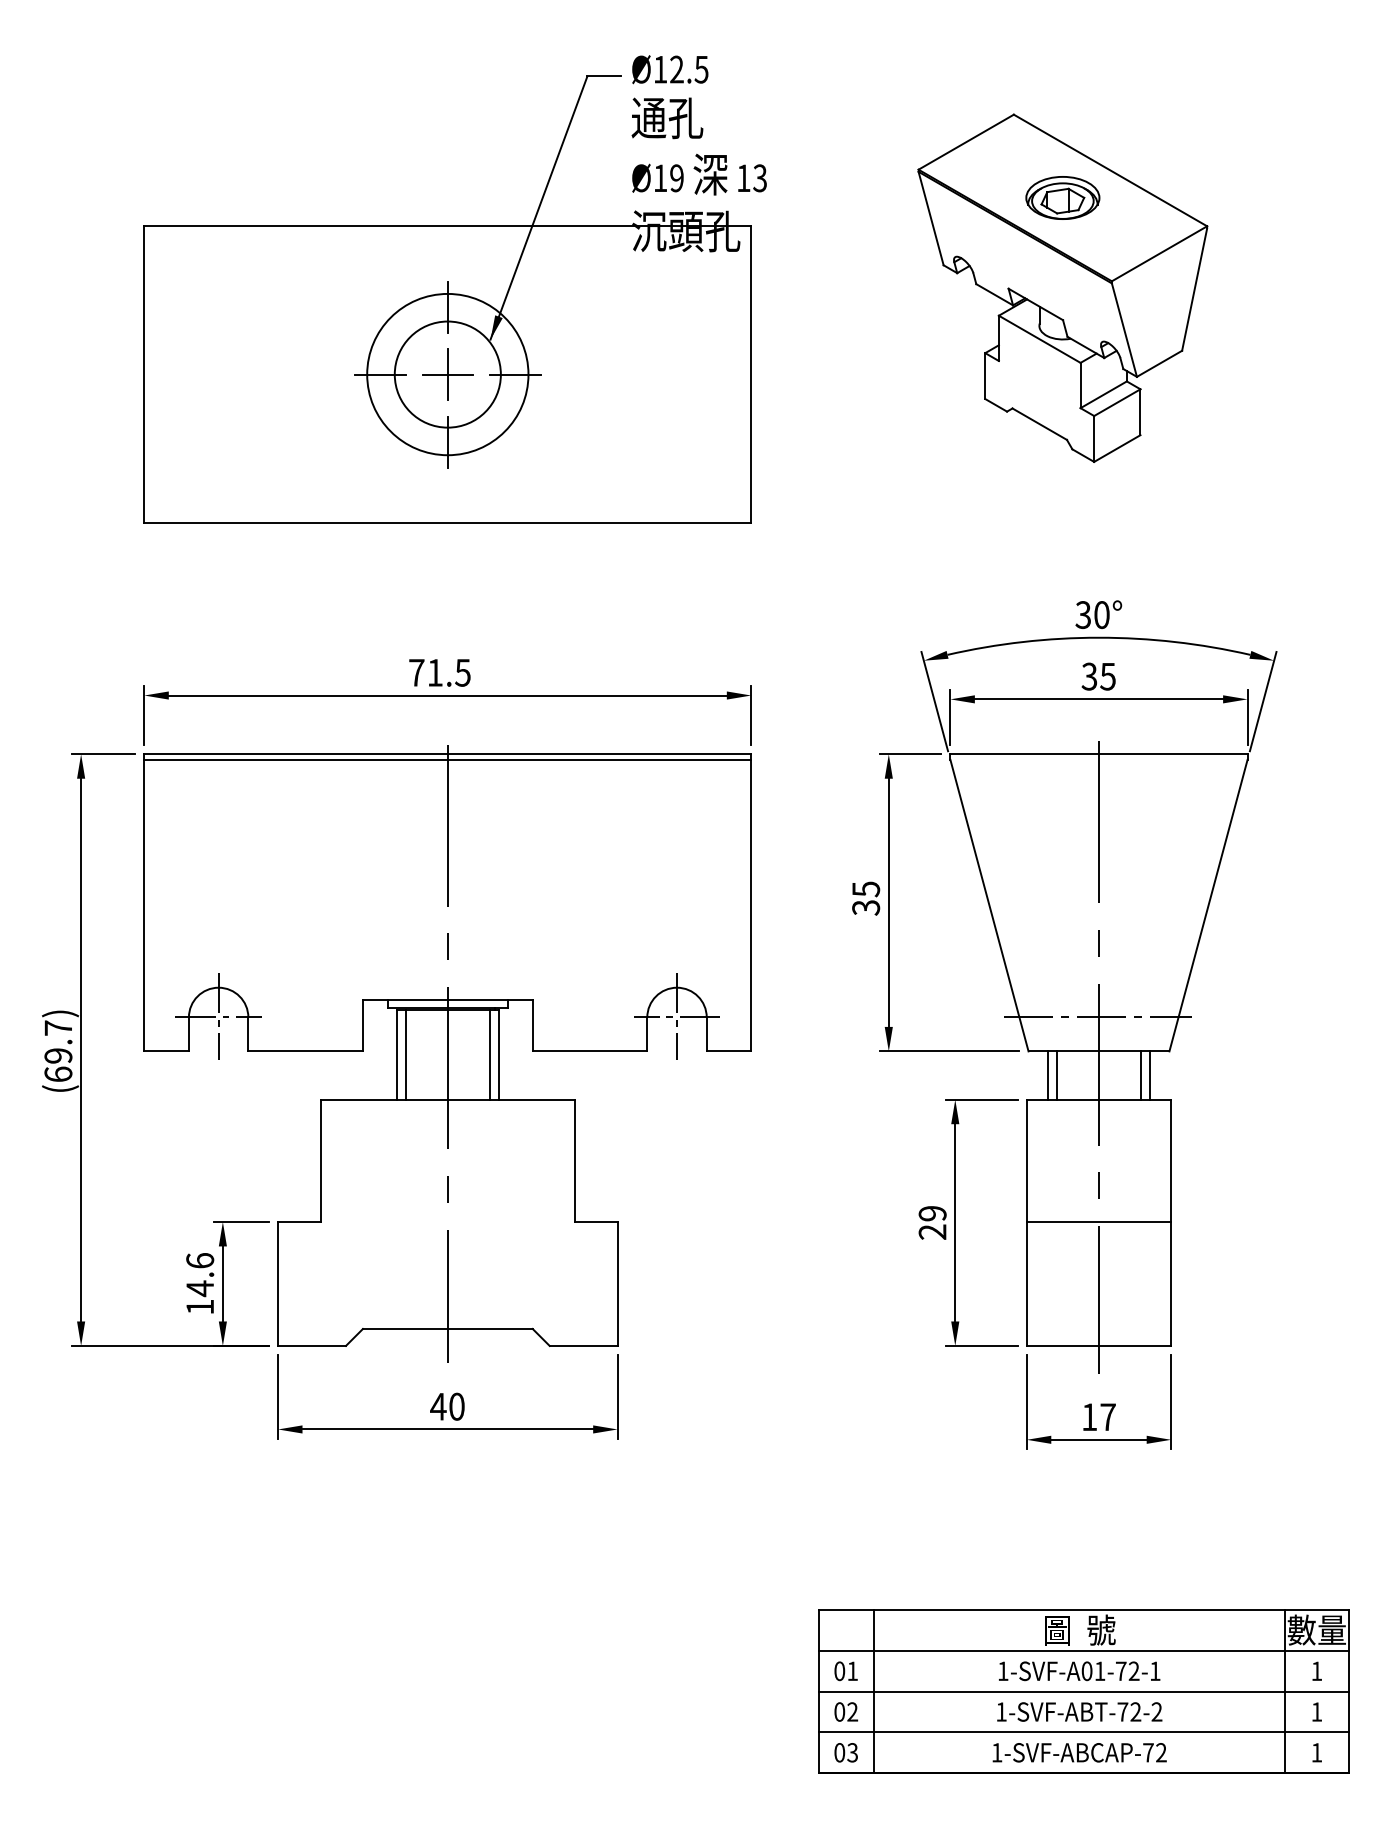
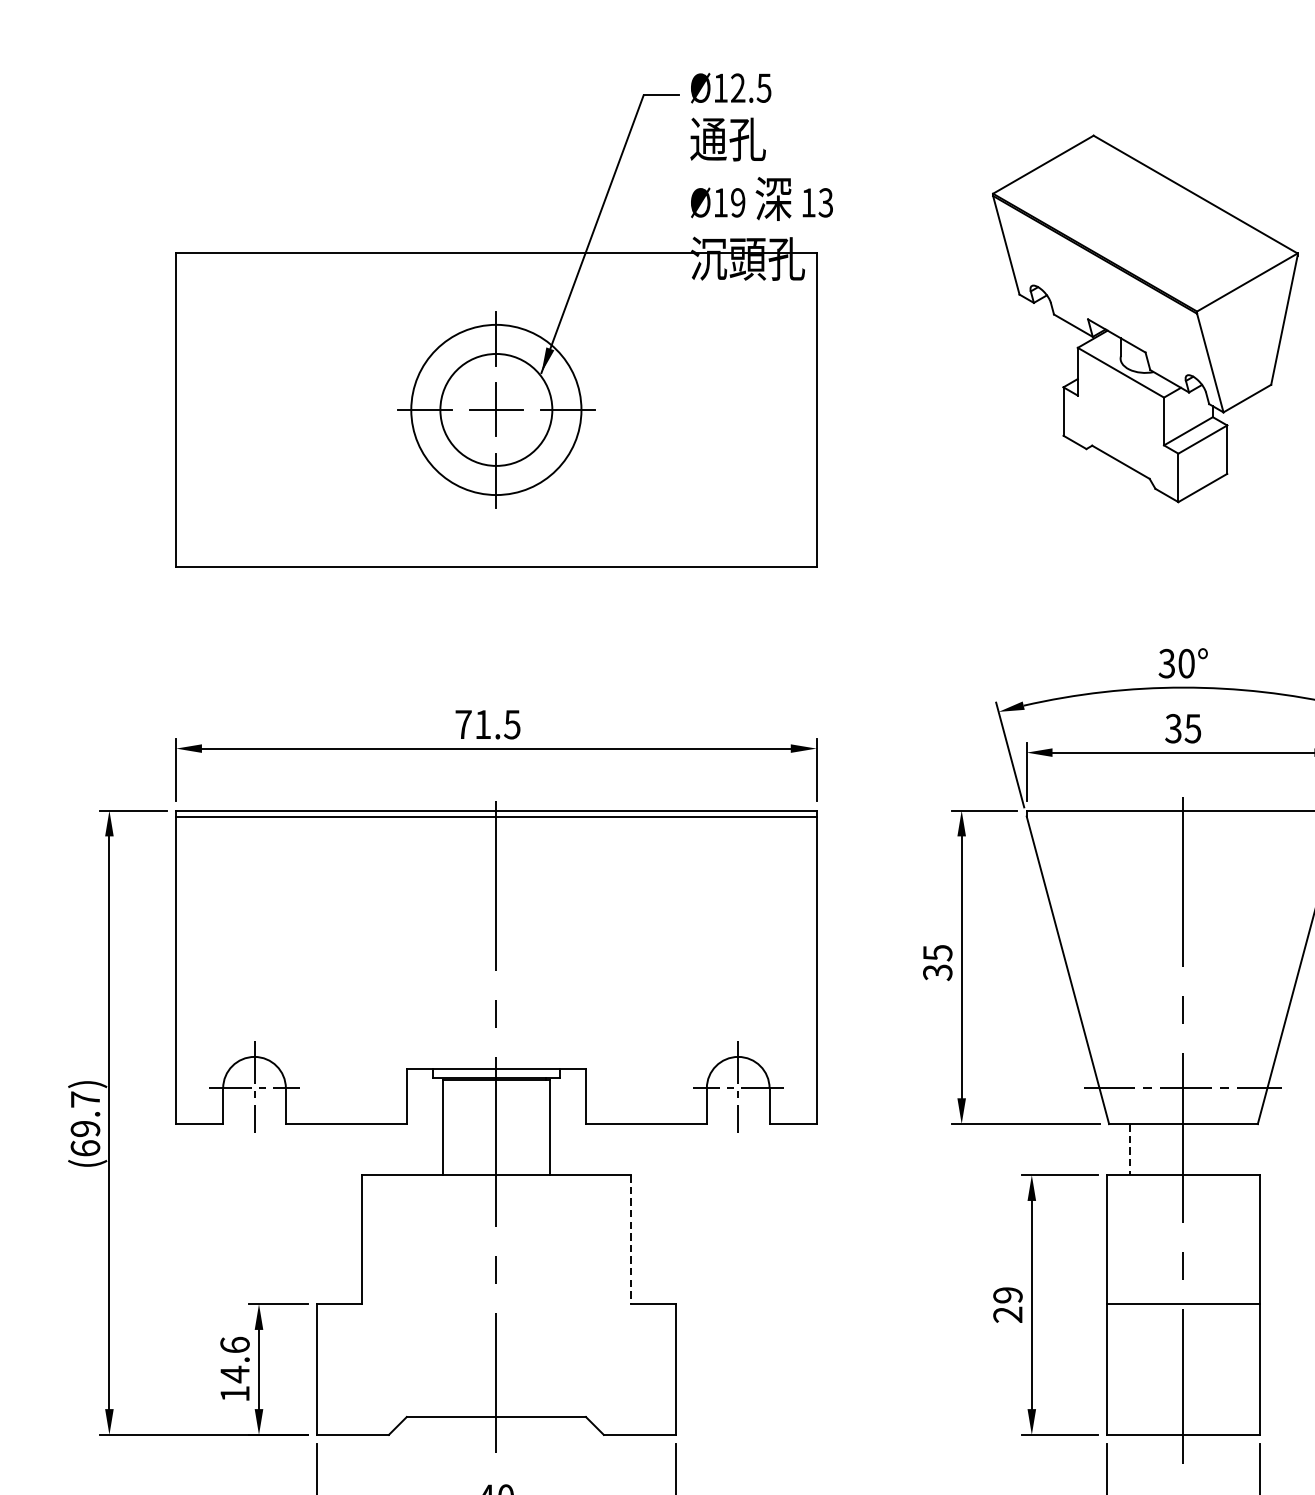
part: (1062, 197) -> (1144, 223), removed
line: (406, 1054) -> (452, 1127), removed
line: (489, 1054) -> (540, 1127), removed
line: (1057, 1075) -> (1139, 1149), removed
line: (1140, 1075) -> (1227, 1149), removed
line: (1149, 1075) -> (1236, 1149), removed
line: (1048, 1076) -> (1130, 1150), solid -> dashed
line: (575, 1161) -> (631, 1240), solid -> dashed

